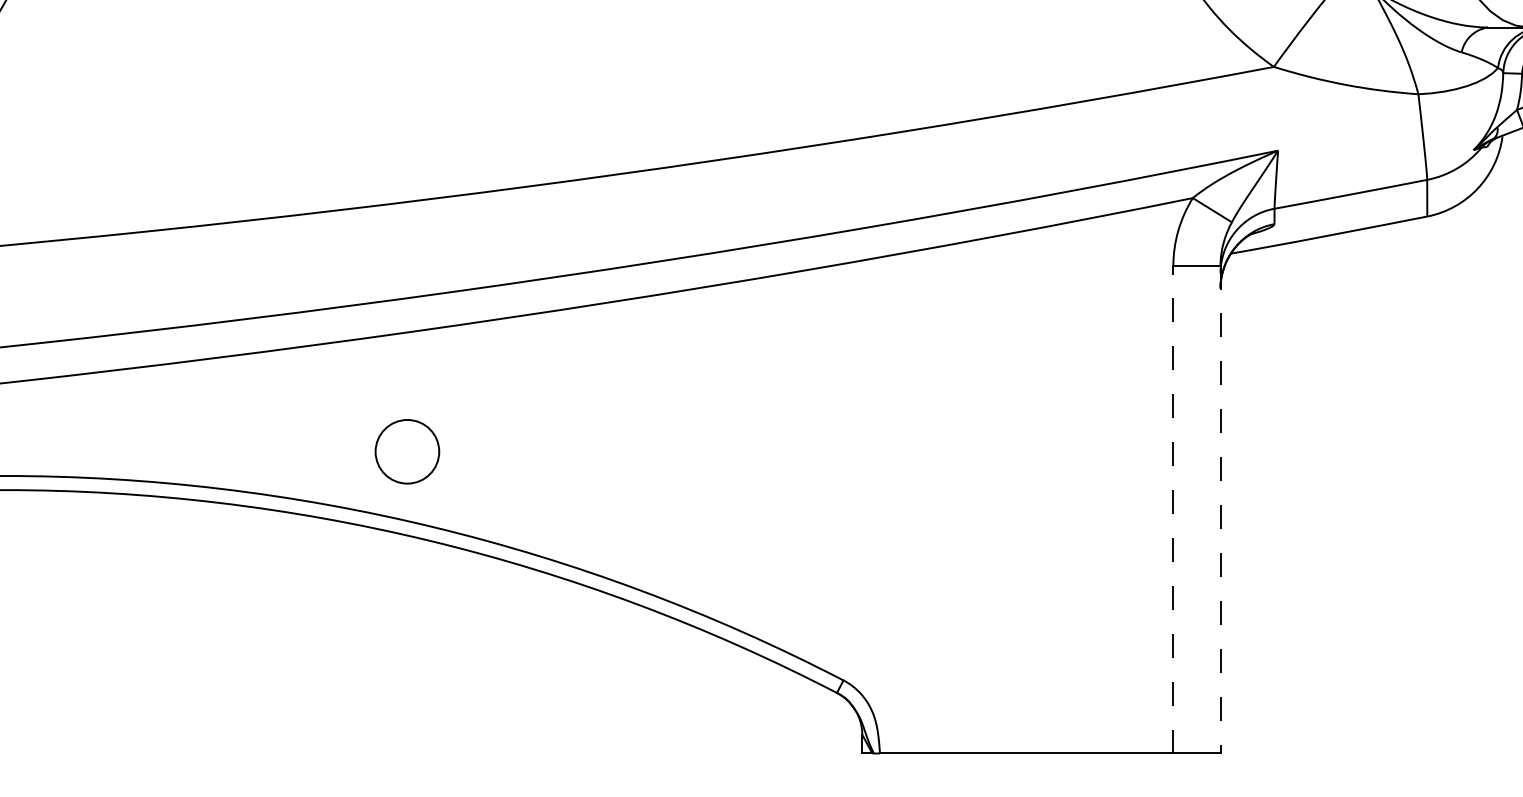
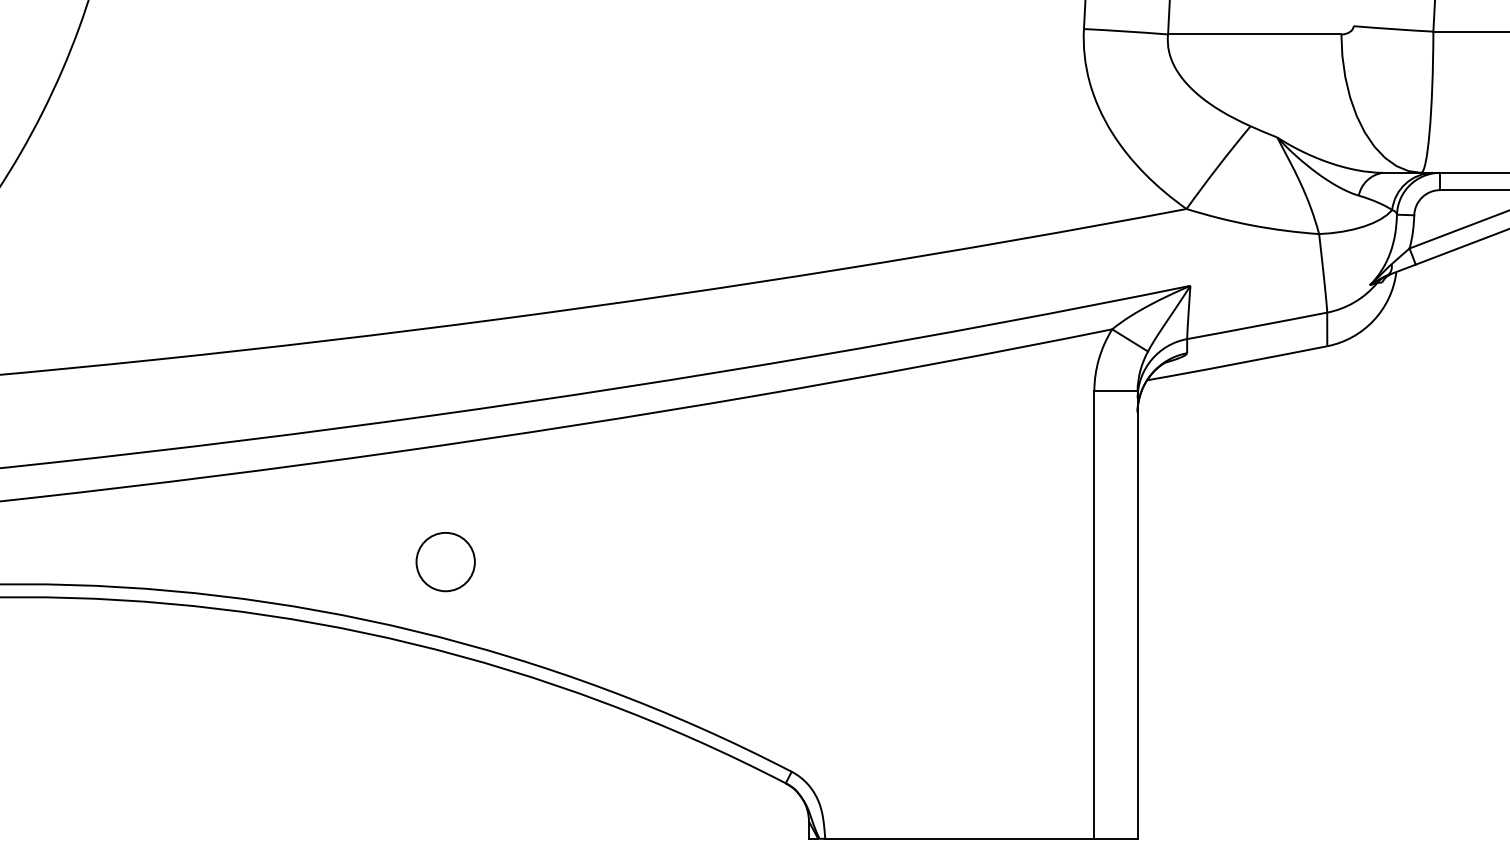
circle: (407, 452) -> (445, 562), moved
line: (1173, 510) -> (1094, 615), dashed -> solid
line: (1220, 510) -> (1137, 615), dashed -> solid

